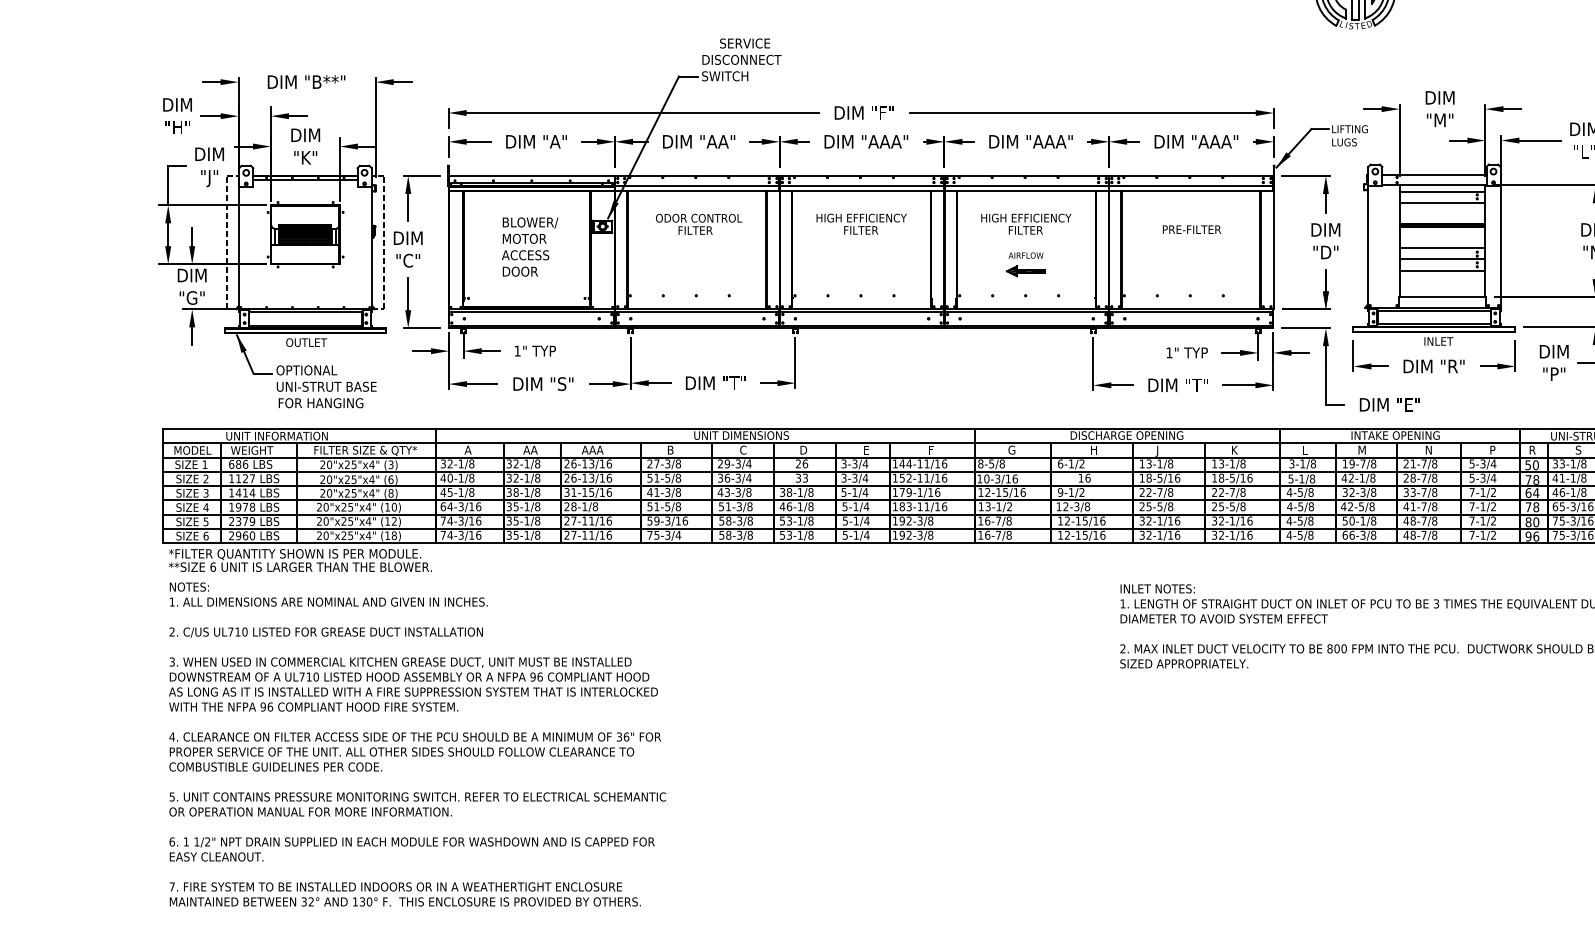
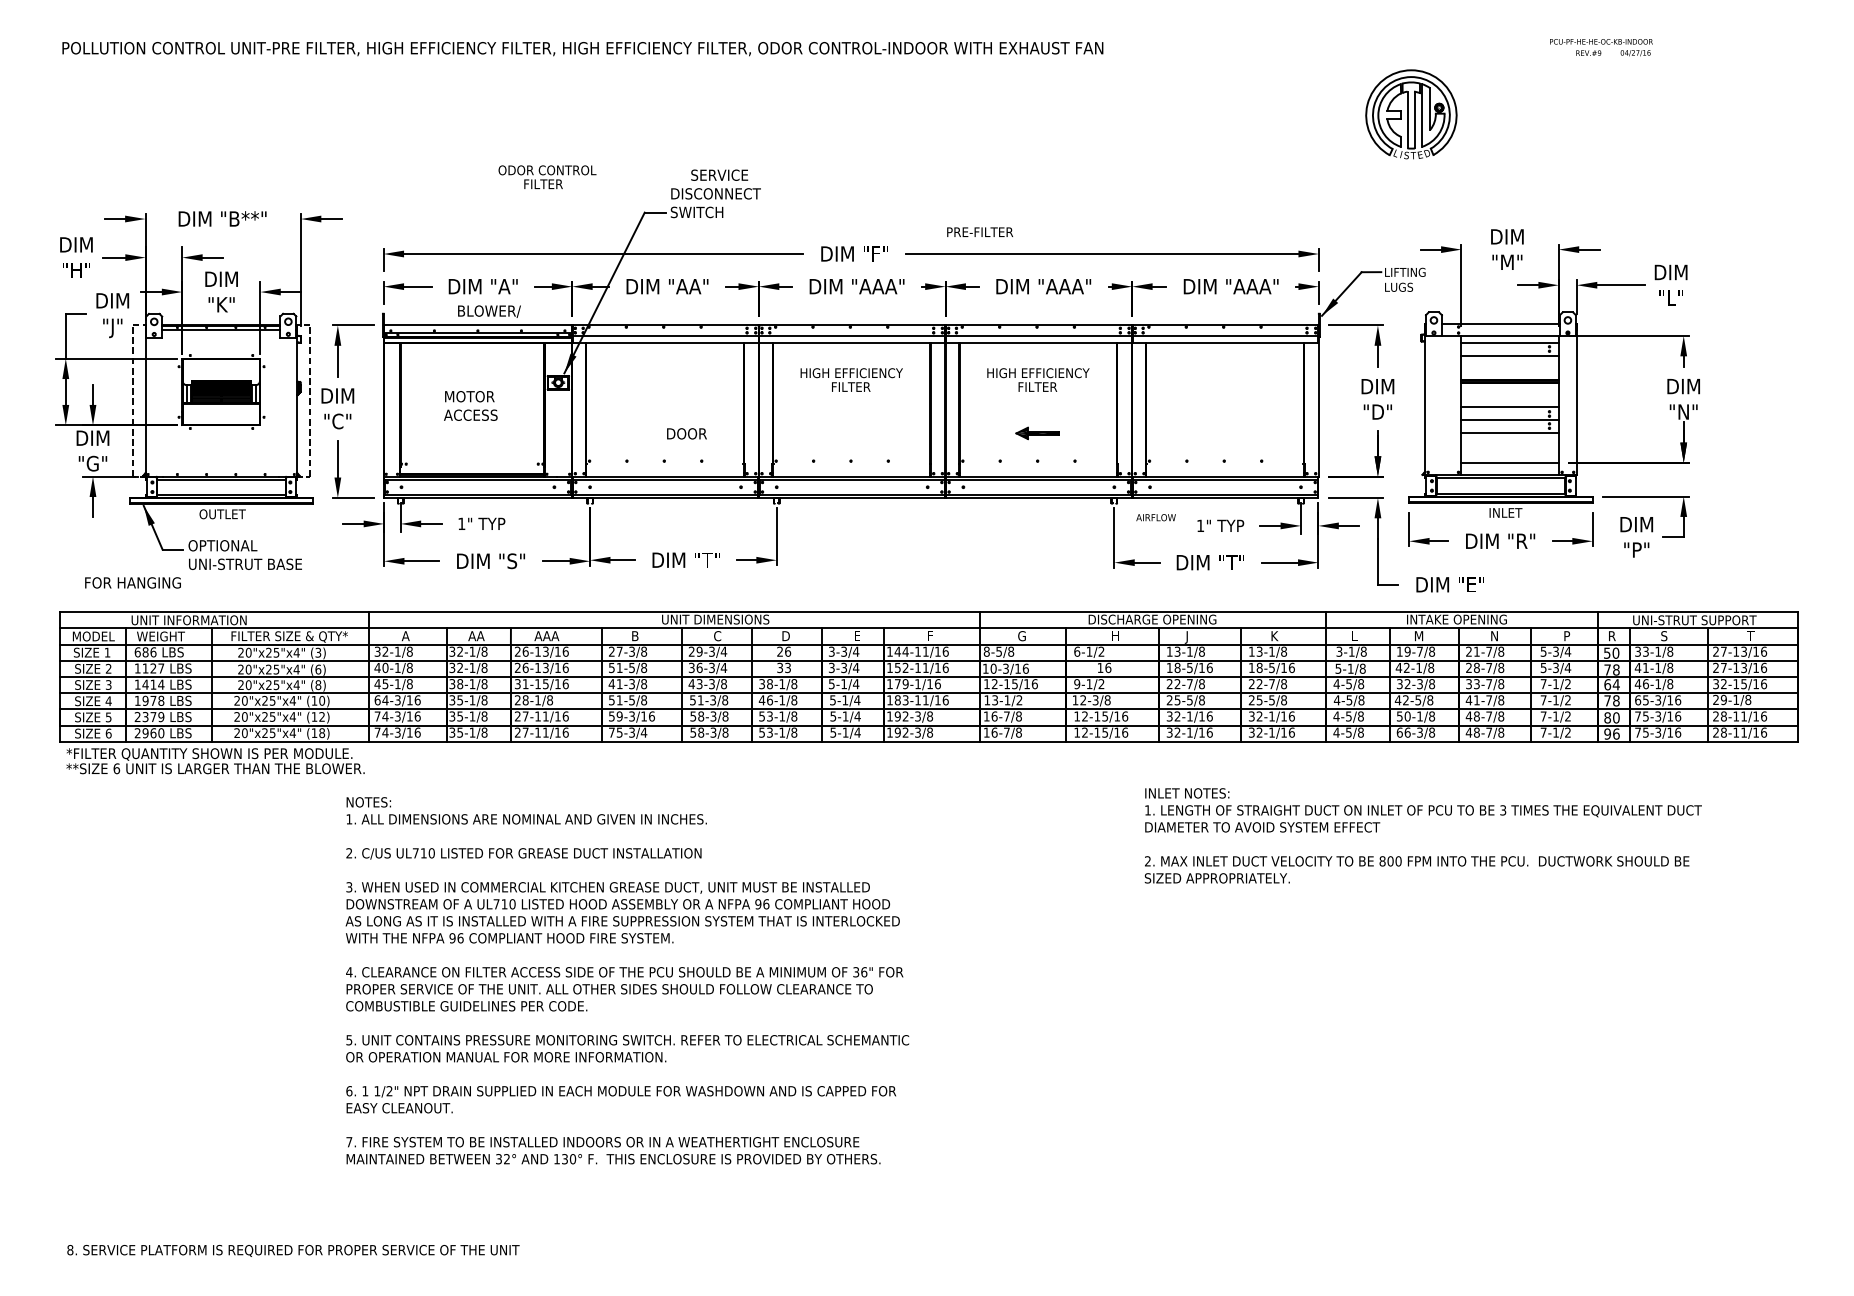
text: (530, 222) -> (489, 311), moved
text: (699, 224) -> (547, 177), moved
text: (1192, 229) -> (980, 231), moved
text: (1025, 255) -> (1155, 517), moved
text: (519, 271) -> (686, 433), moved
text: (320, 402) -> (132, 582), moved
text: (417, 744) -> (627, 980), moved

